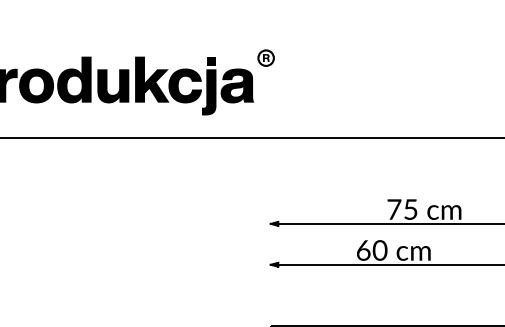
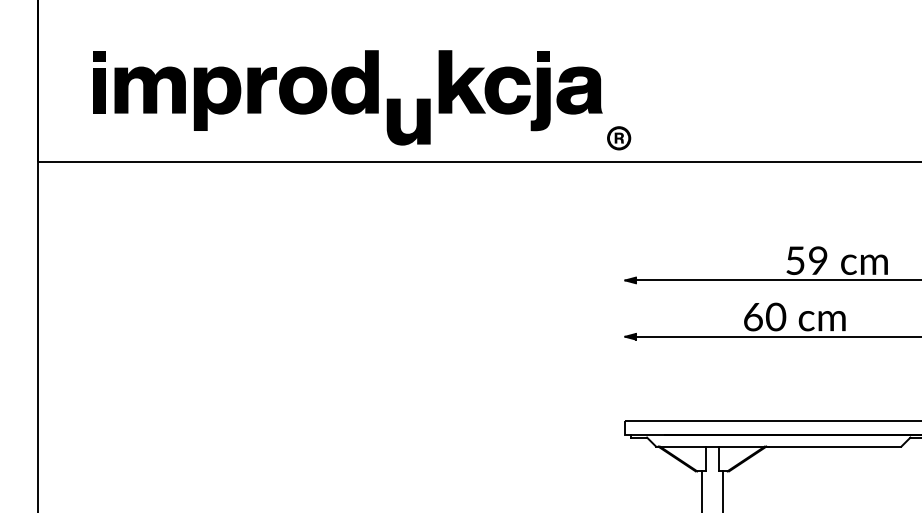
part: (266, 58) -> (619, 138), moved
part: (107, 85) -> (400, 121), moved
text: (402, 209) -> (806, 260), 75 -> 59

